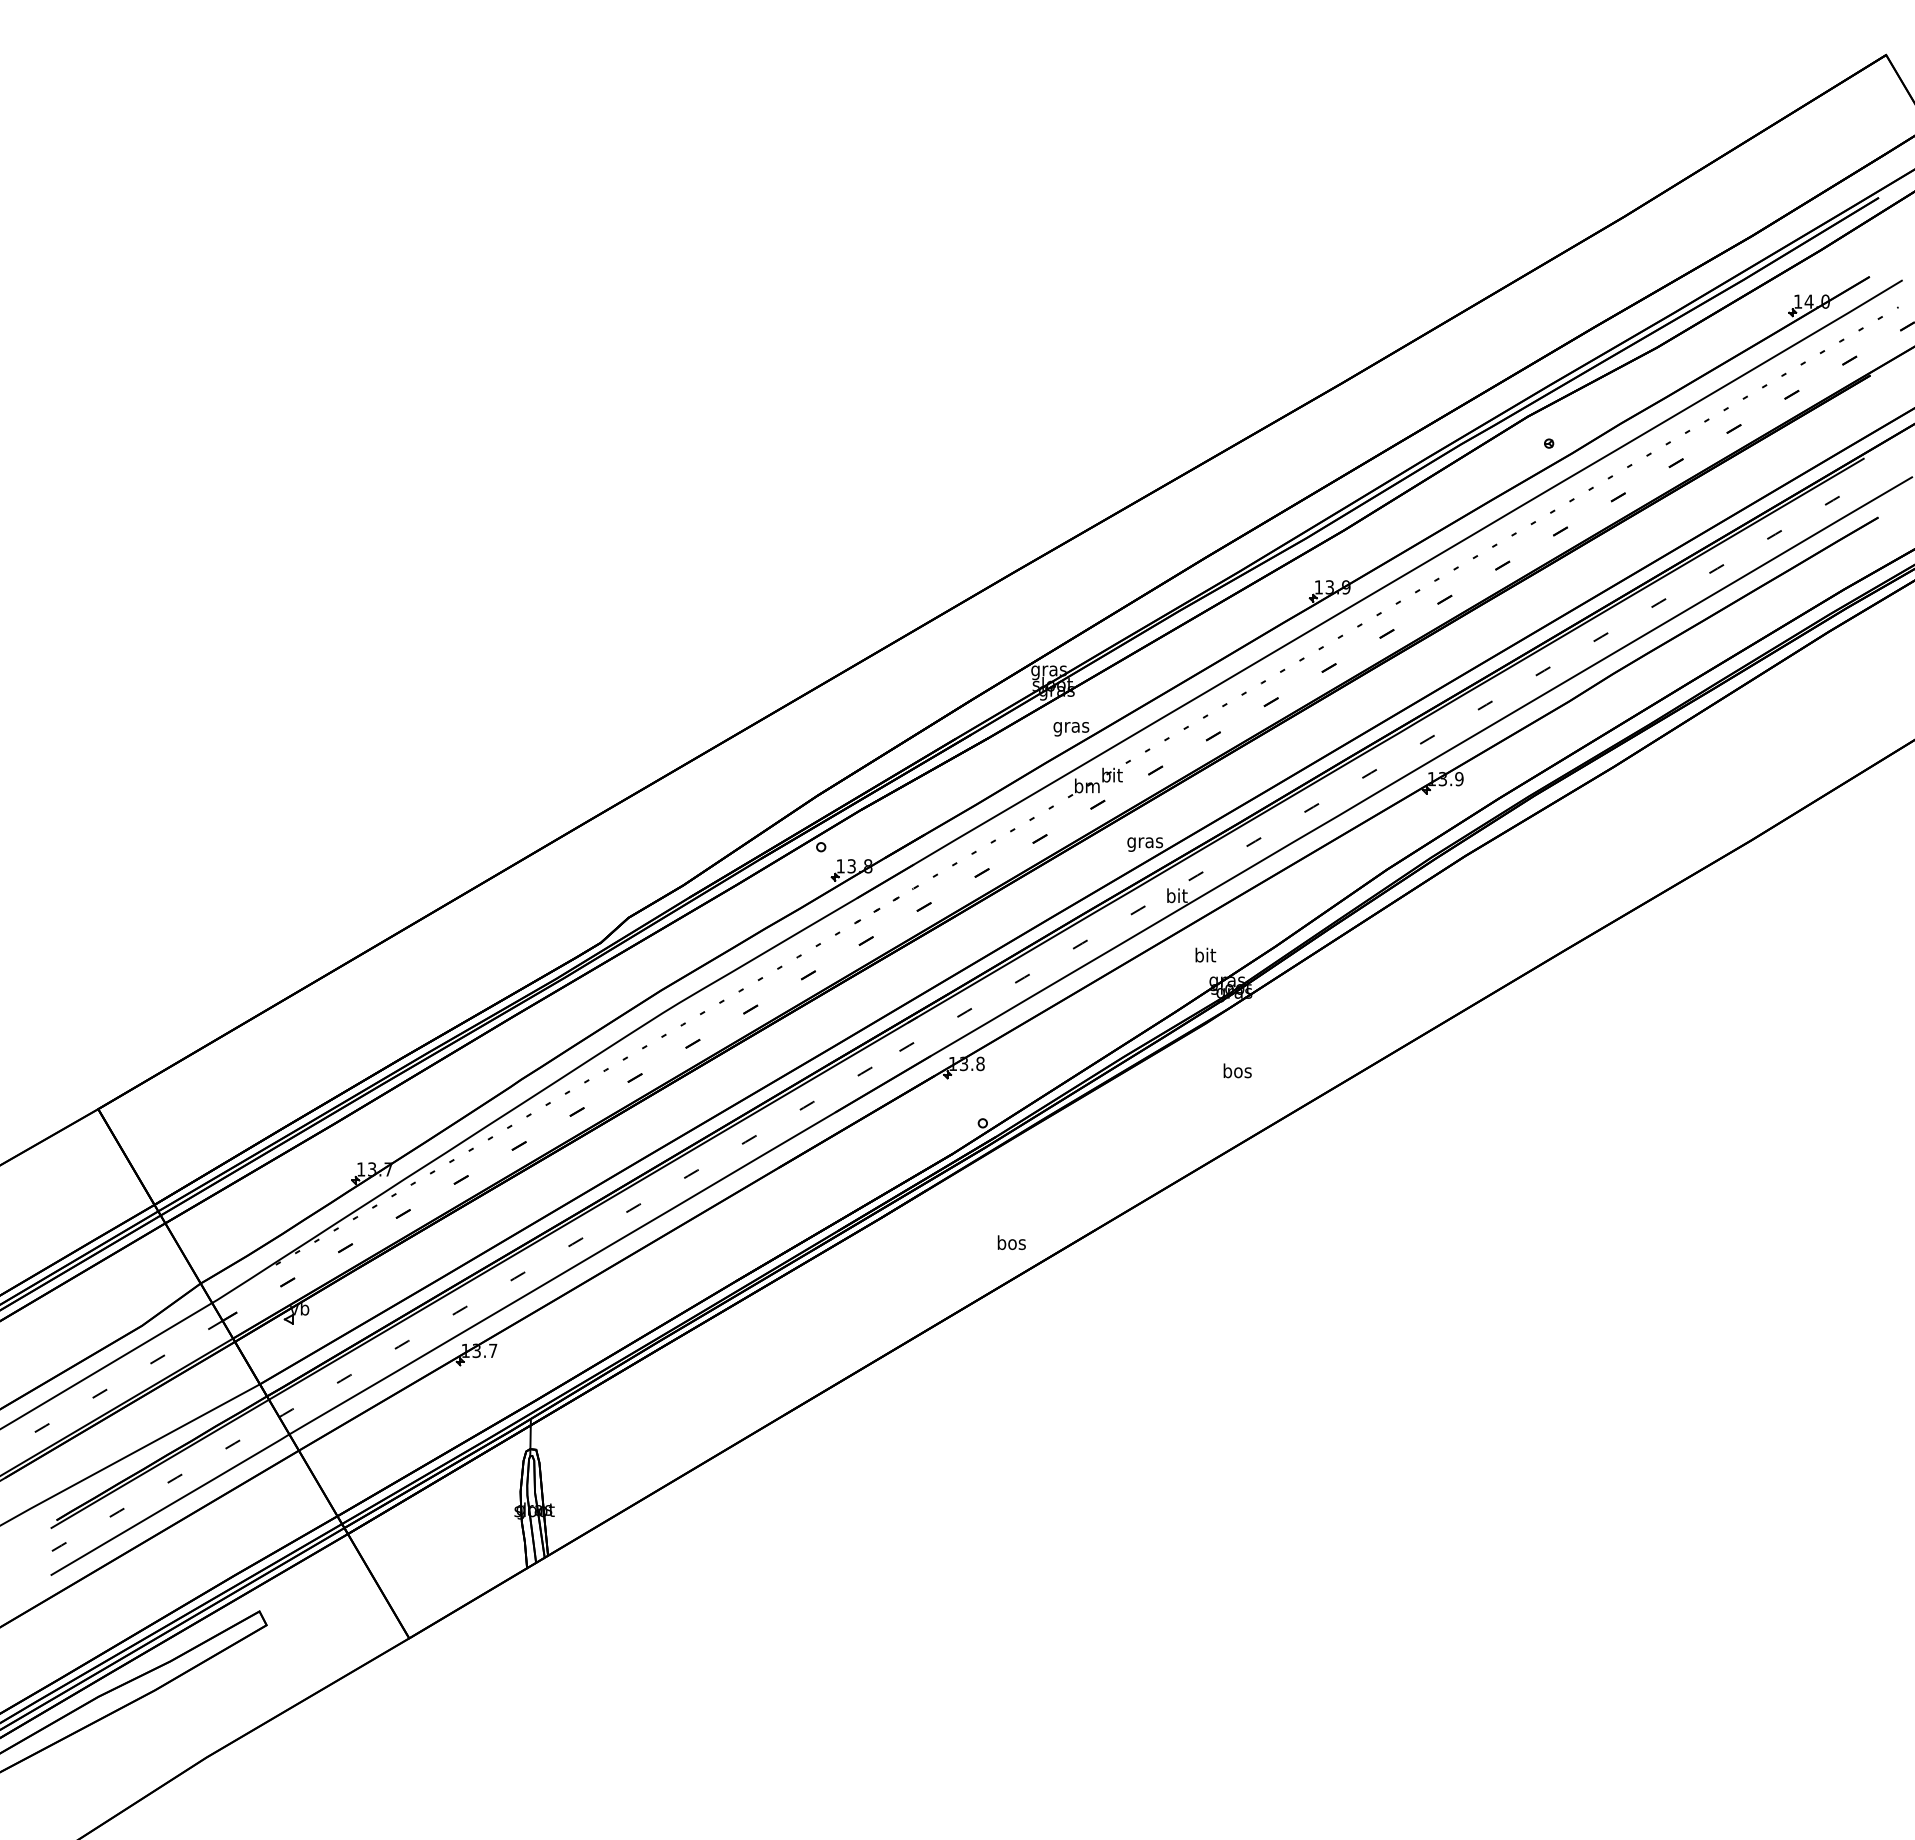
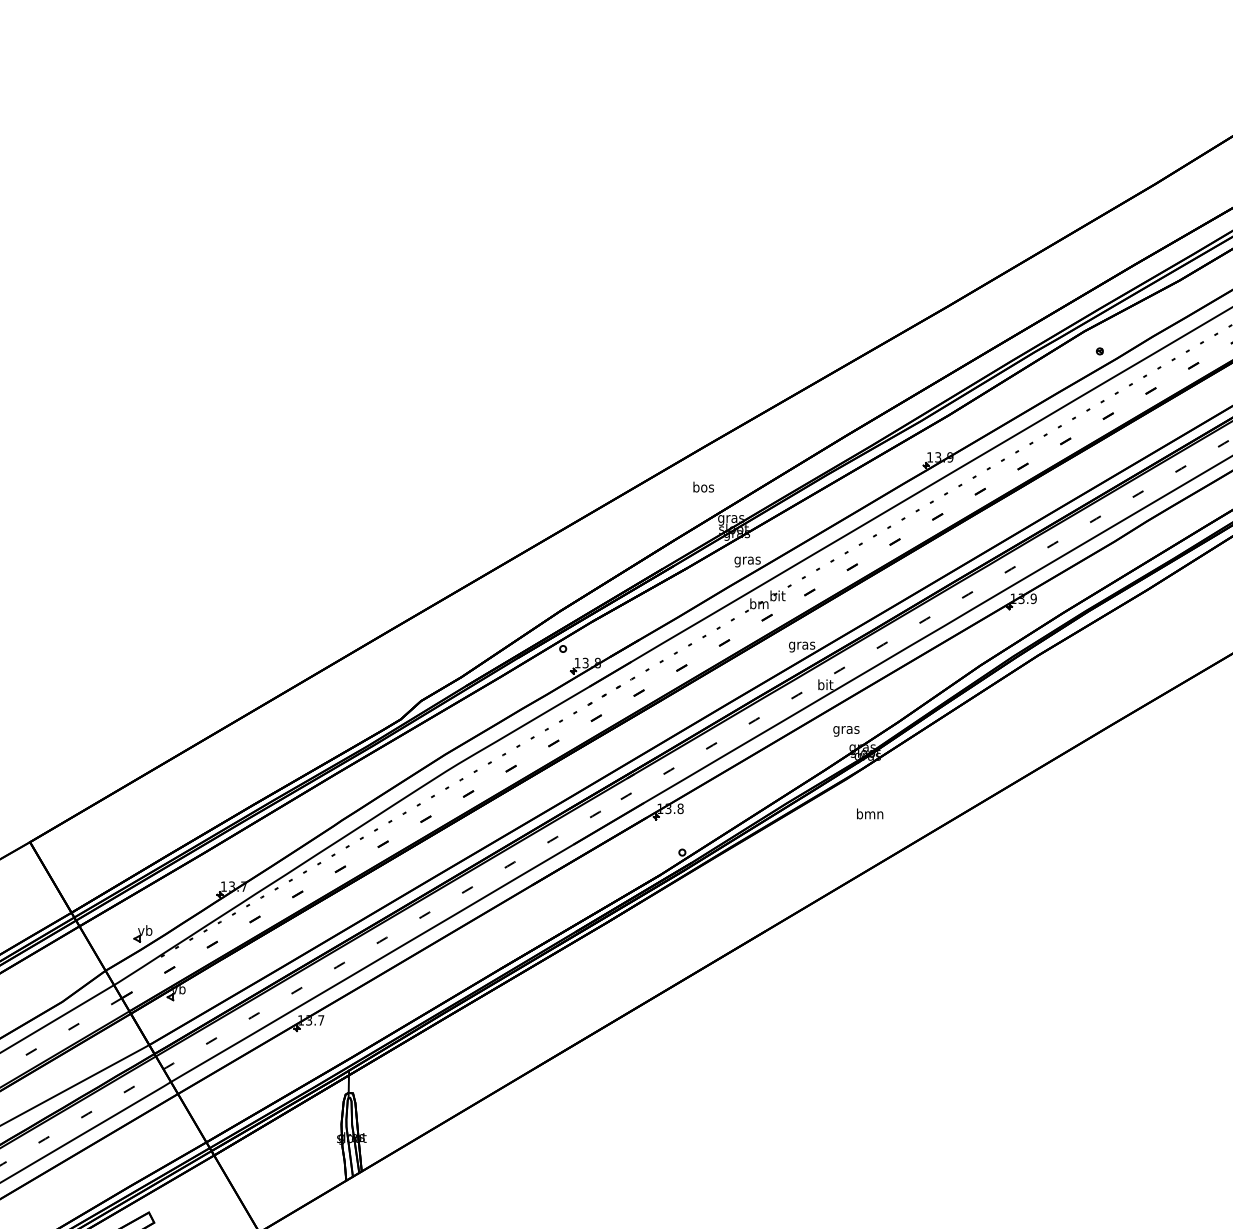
text: (1205, 956) -> (846, 729), bit -> gras
text: (1237, 1070) -> (870, 813), bos -> bmn
part: (251, 1233) -> (143, 933), added
text: (1011, 1242) -> (703, 486), moved

